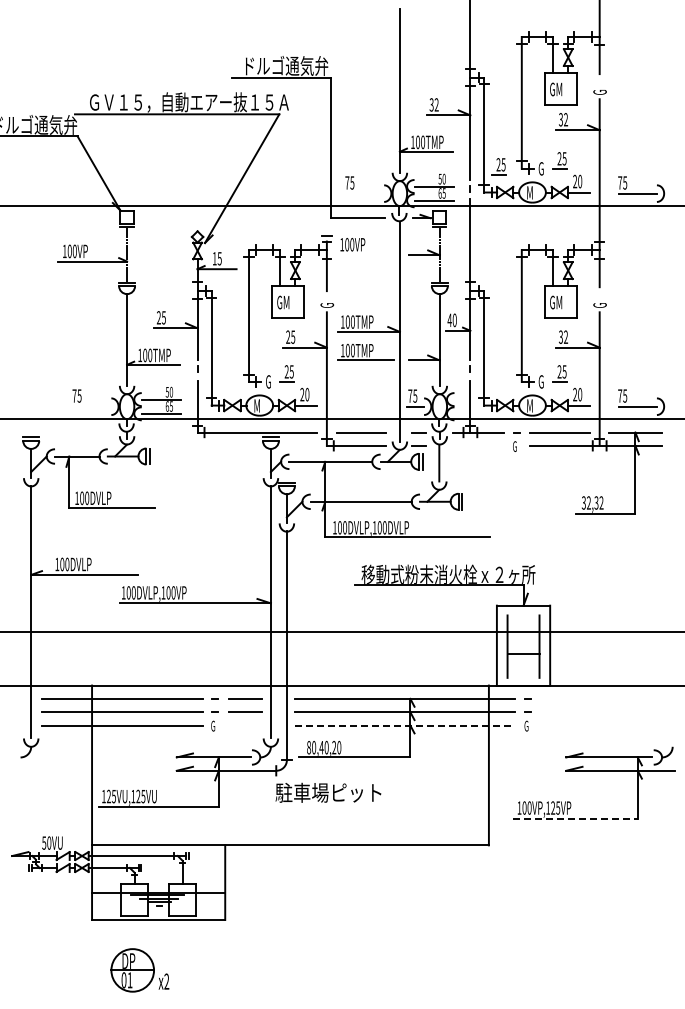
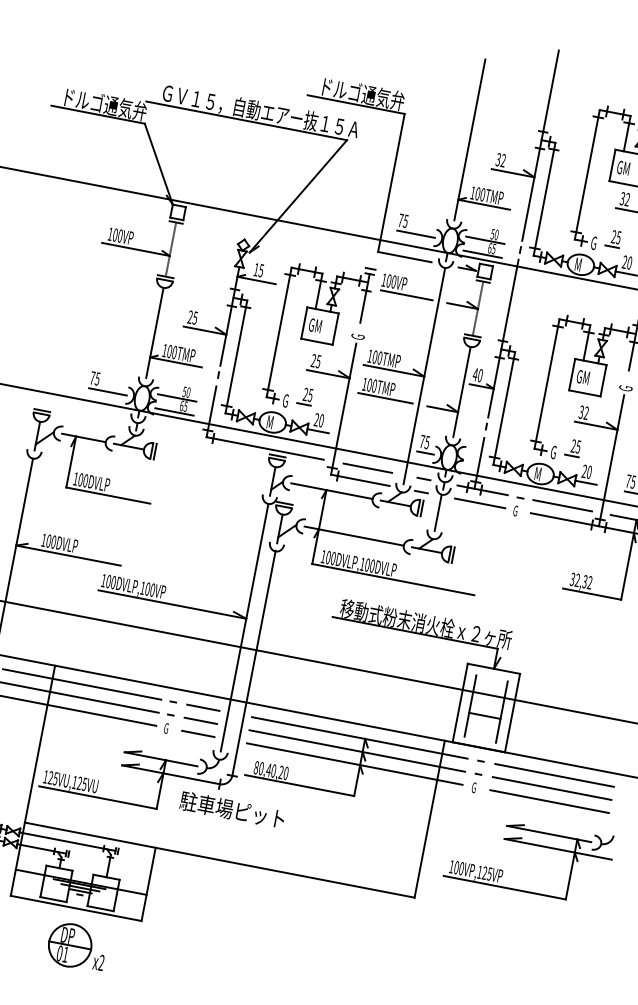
part: (498, 166) -> (552, 232), removed
line: (364, 193) -> (415, 234), added
line: (367, 255) -> (406, 295), added
line: (91, 406) -> (107, 391), added
line: (478, 445) -> (479, 503), added
line: (603, 698) -> (554, 775), added
line: (602, 712) -> (551, 788), added
line: (245, 725) -> (198, 733), added
line: (404, 725) -> (354, 763), dashed -> solid
line: (602, 725) -> (548, 801), added
text: (328, 792) -> (232, 809), moved
line: (576, 818) -> (505, 887), dashed -> solid
part: (139, 970) -> (76, 946), moved

